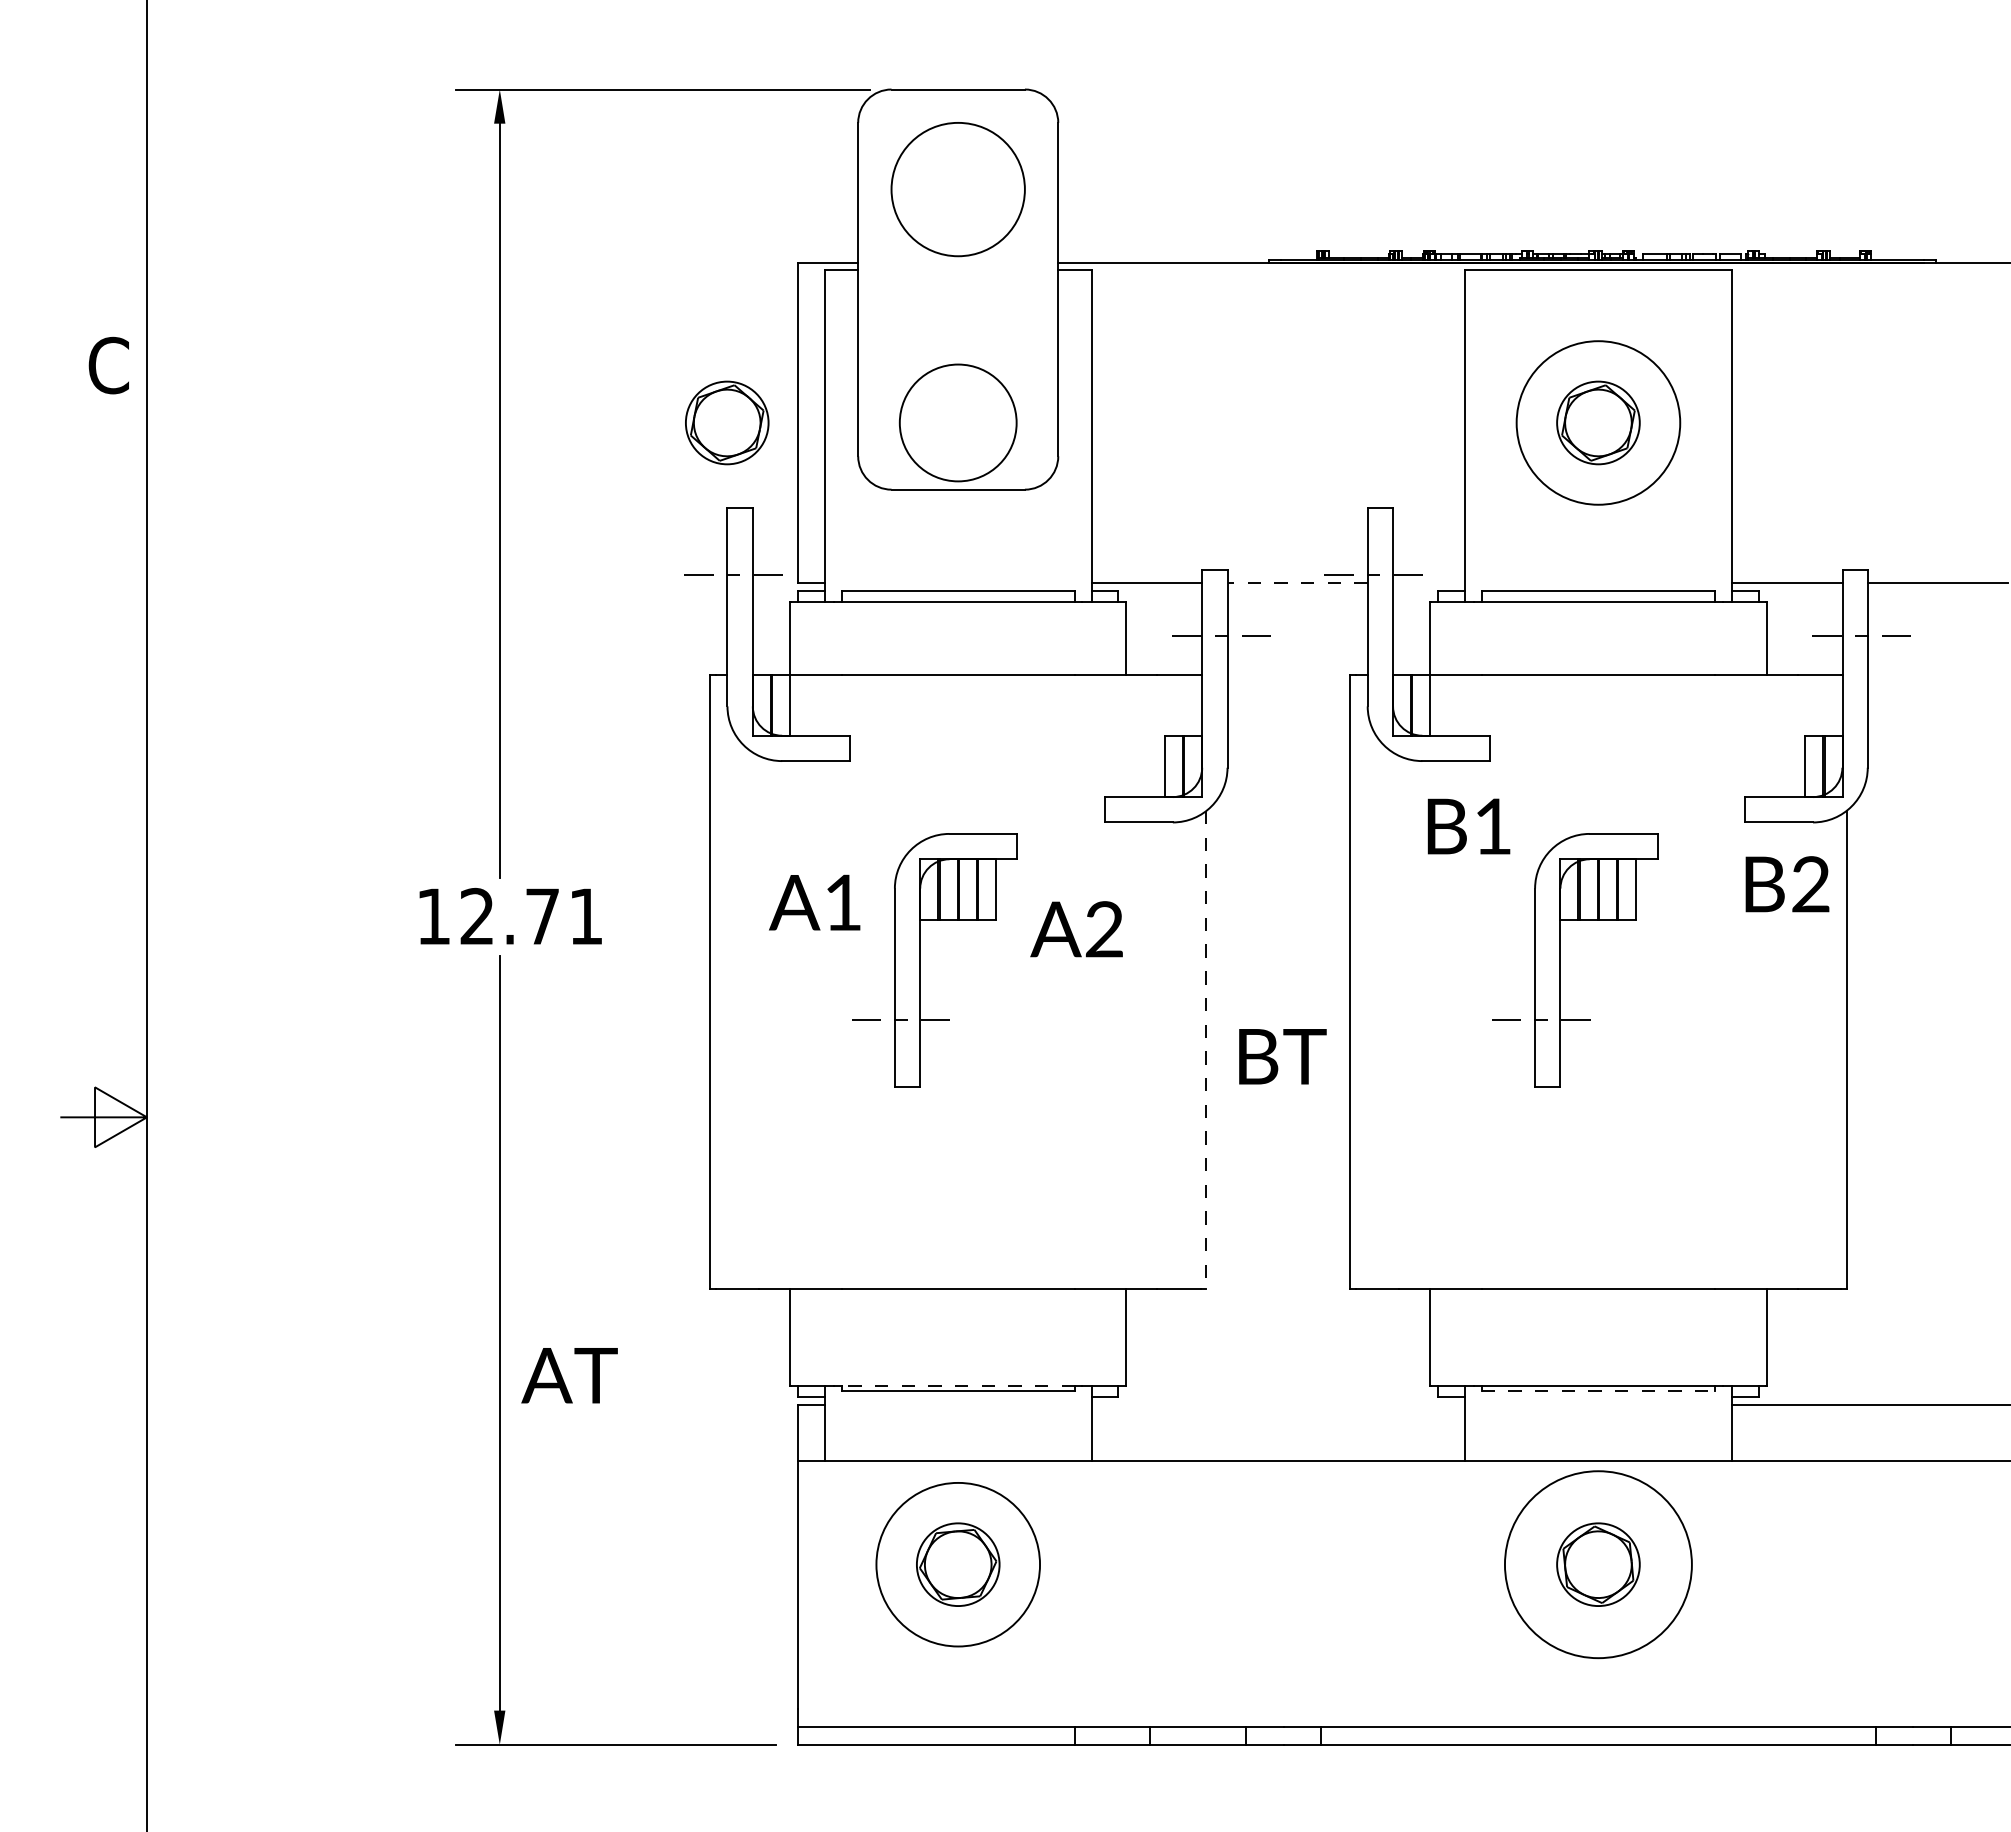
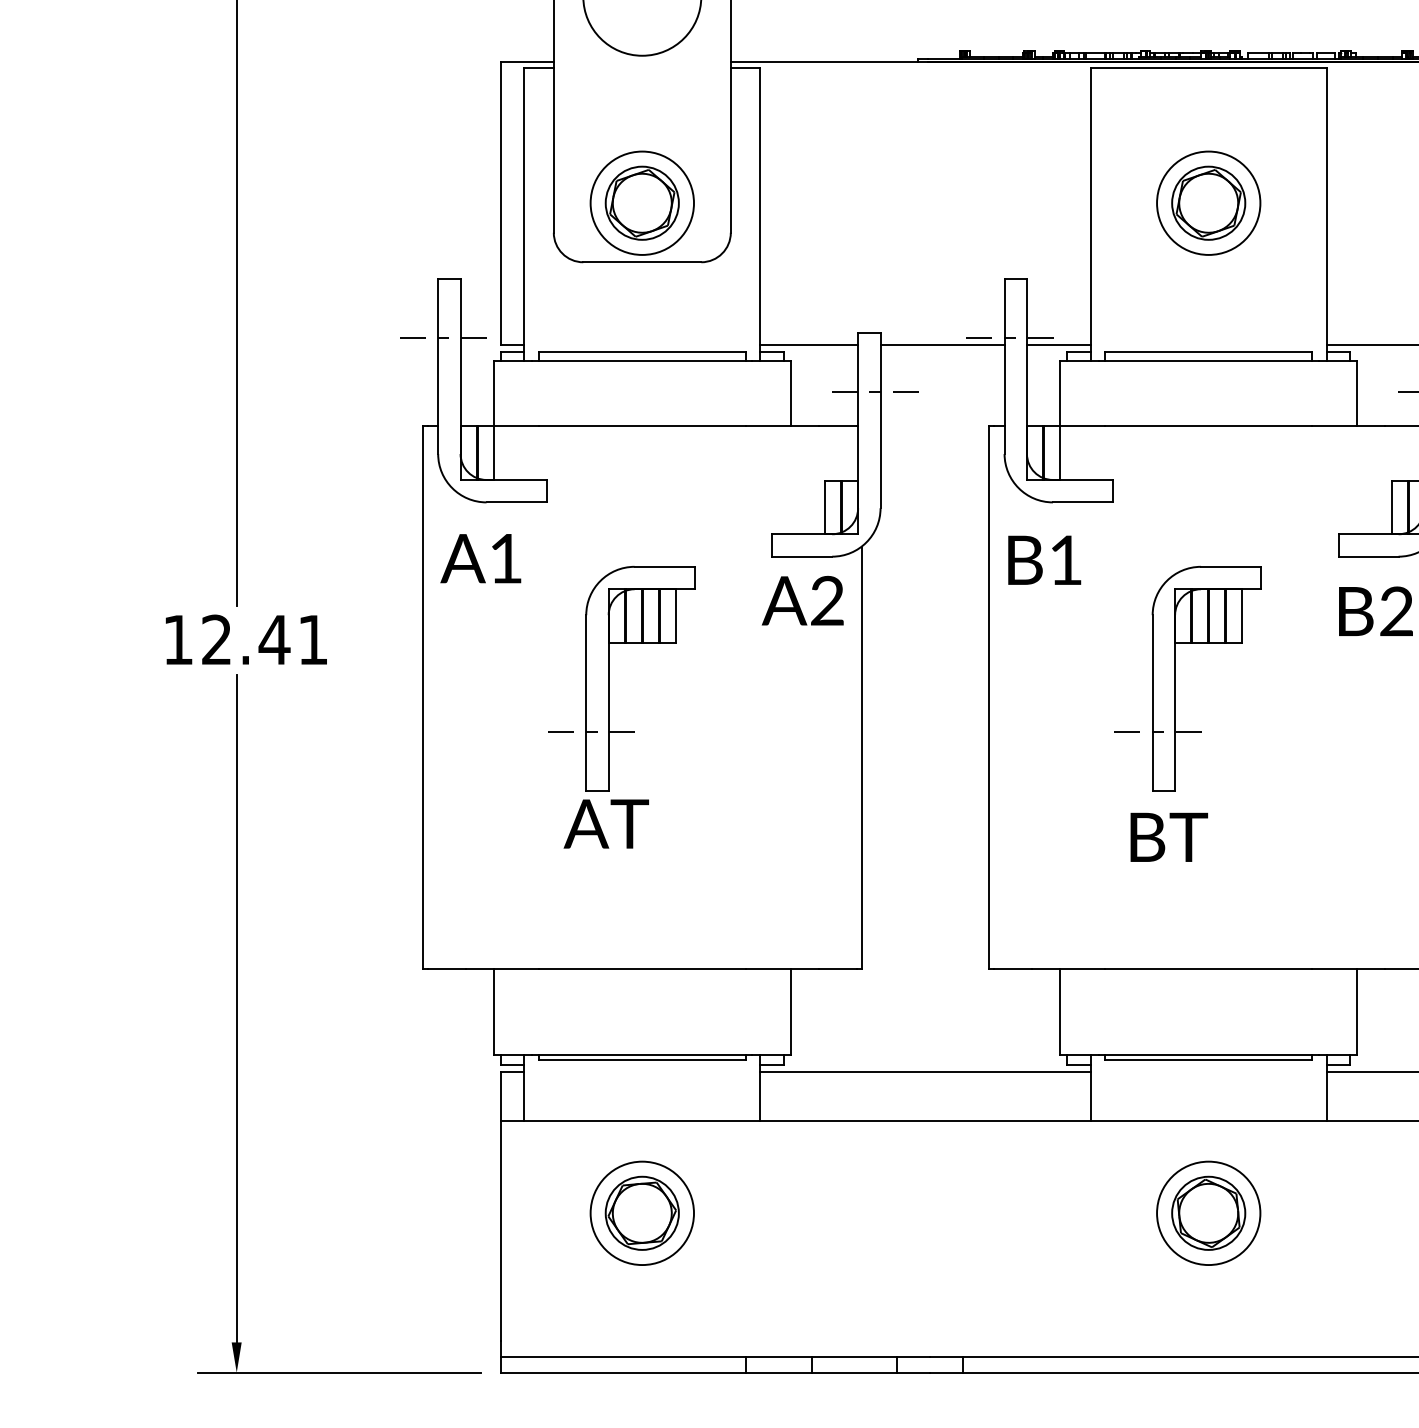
part: (727, 422) -> (642, 202), moved
circle: (1598, 422) -> (1208, 202), size x0.71
line: (1297, 583) -> (942, 345), dashed -> solid
line: (1429, 583) -> (1059, 345), added
text: (1468, 826) -> (1044, 560), moved
text: (814, 902) -> (480, 558), moved
text: (542, 916) -> (274, 639), 12.71 -> 12.41
text: (1076, 929) -> (802, 600), moved
line: (1206, 1049) -> (861, 757), dashed -> solid
text: (1282, 1056) -> (1168, 837), moved
text: (569, 1375) -> (606, 823), moved
line: (958, 1385) -> (642, 1054), dashed -> solid
line: (1598, 1391) -> (1208, 1060), dashed -> solid
line: (1278, 1404) -> (925, 1071), added
circle: (957, 1564) -> (641, 1213), size x0.71
circle: (1598, 1564) -> (1208, 1213), size x0.62

